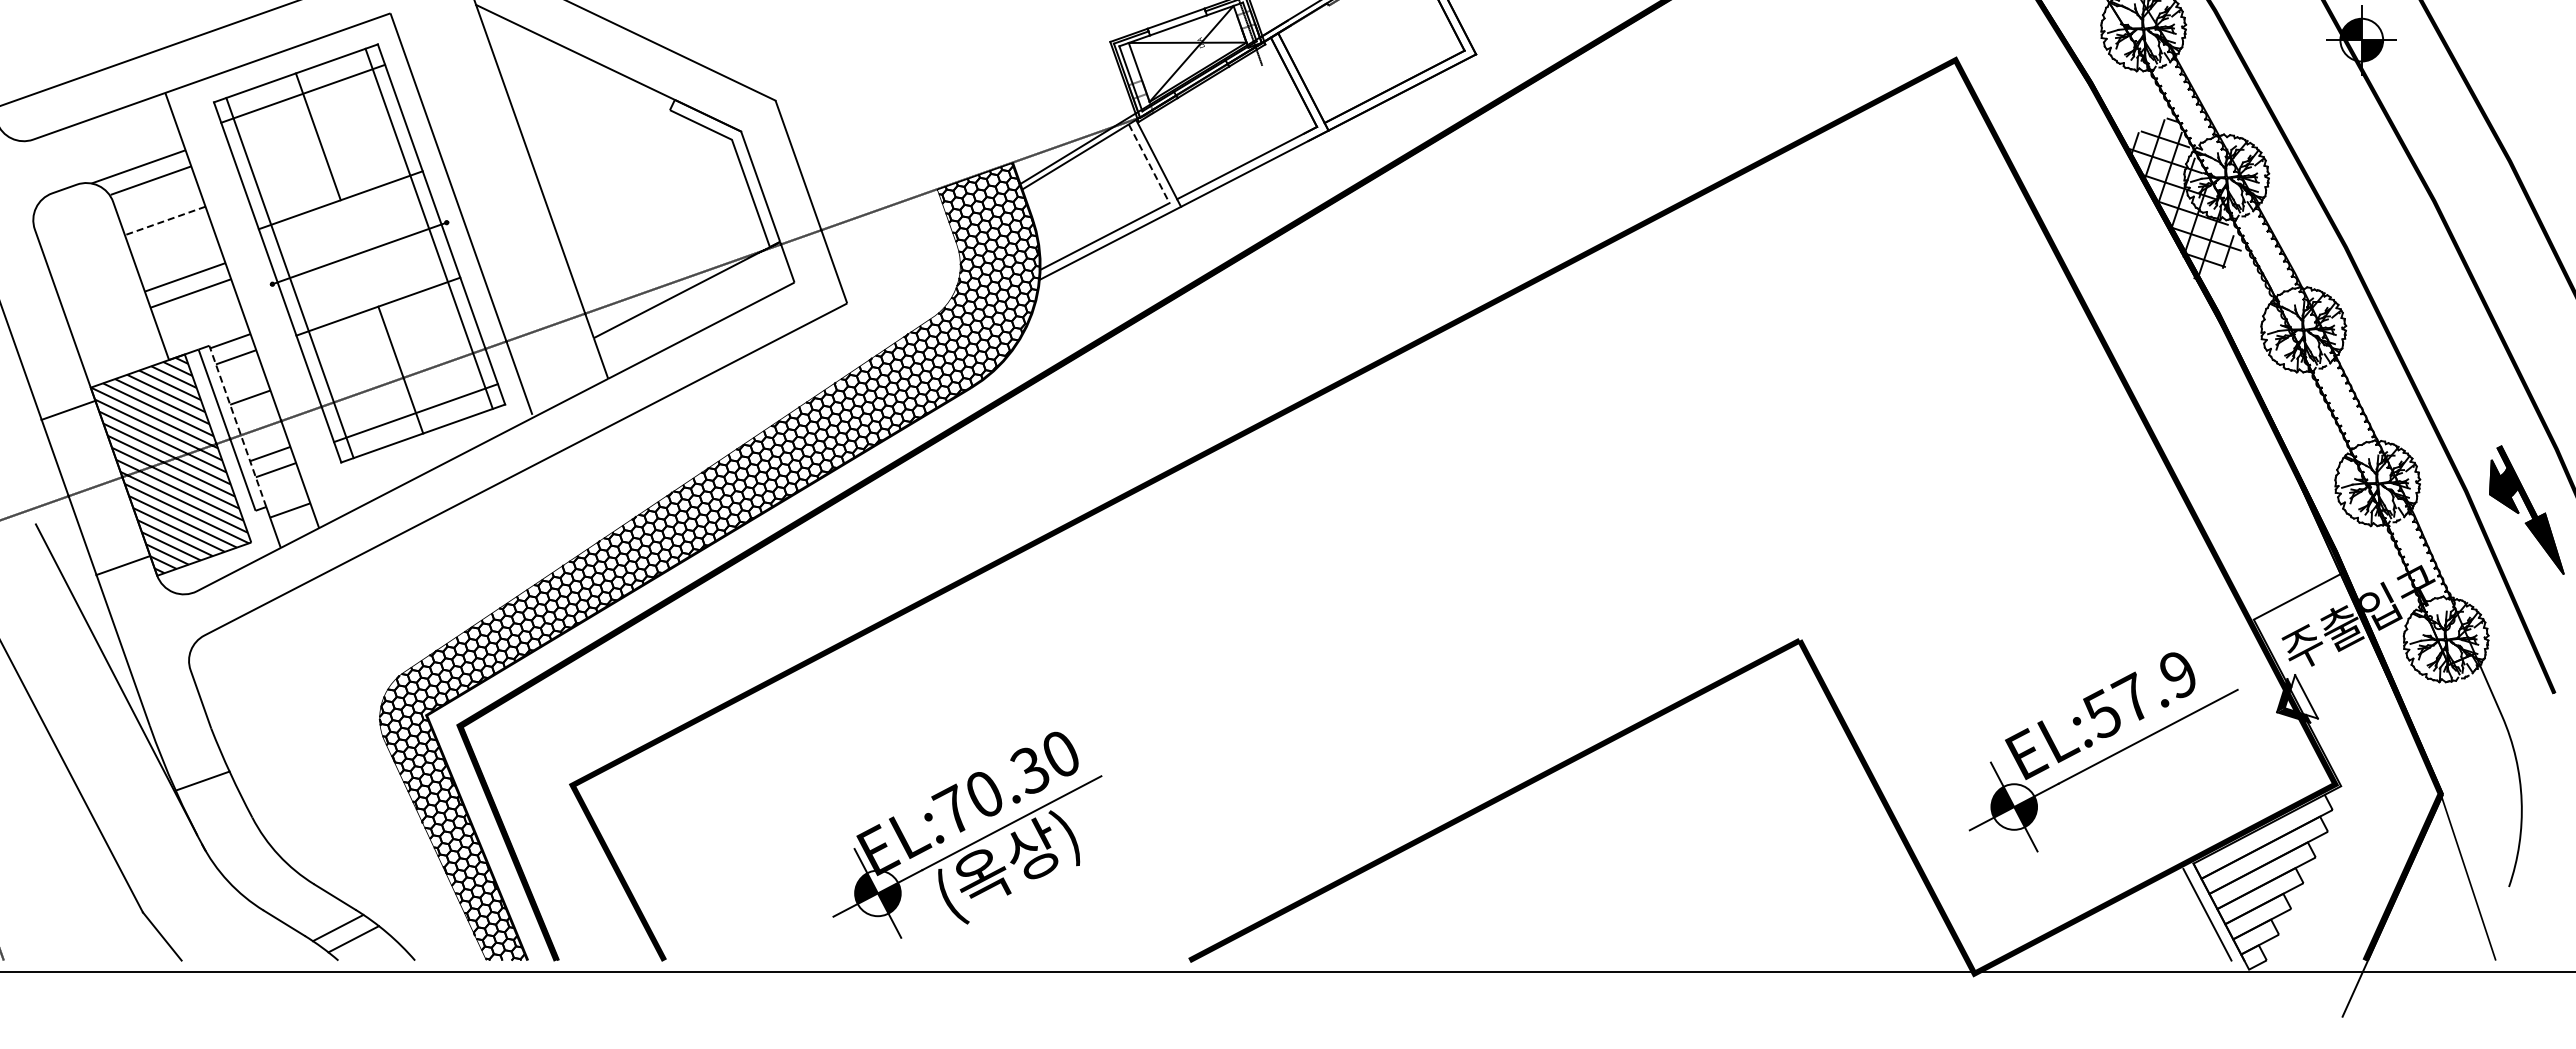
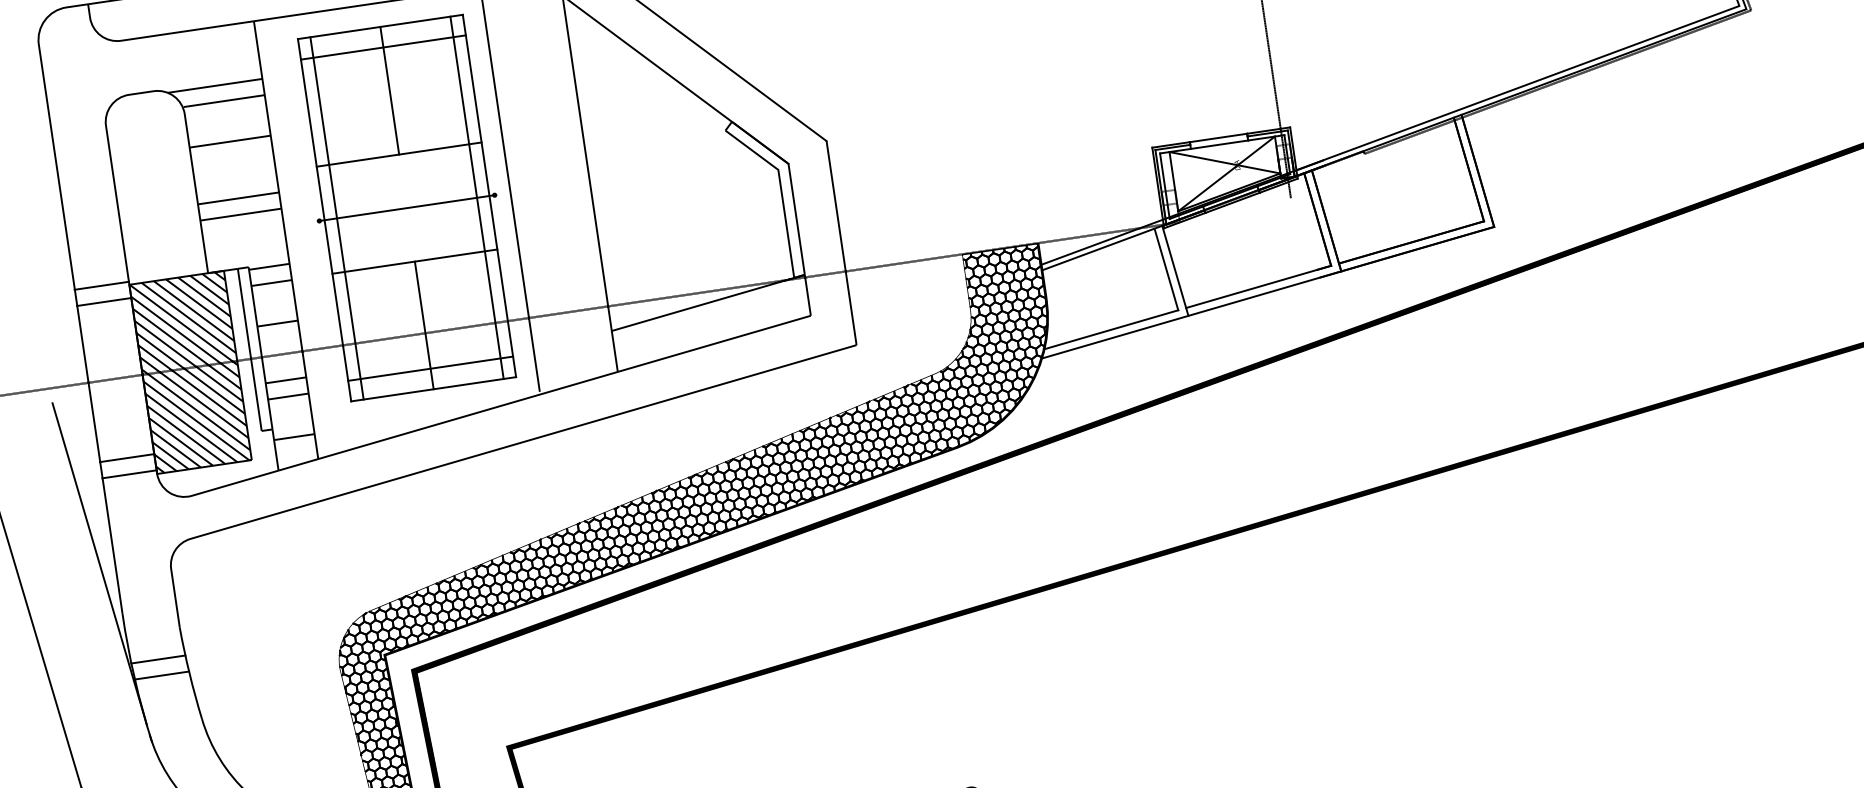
line: (1149, 164) -> (1166, 270), dashed -> solid
line: (165, 220) -> (230, 141), dashed -> solid
line: (62, 393) -> (101, 285), added
line: (237, 425) -> (260, 347), dashed -> solid
line: (128, 581) -> (129, 474), added
line: (195, 764) -> (158, 658), added

